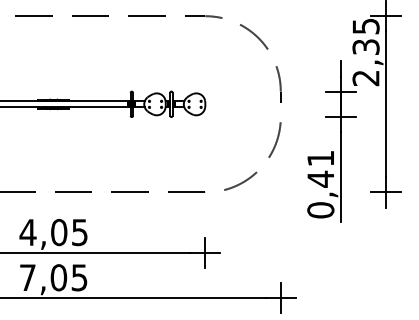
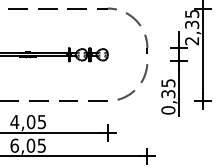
text: (321, 168) -> (168, 88), 0,41 -> 0,35
text: (27, 277) -> (14, 145), 7,05 -> 6,05

